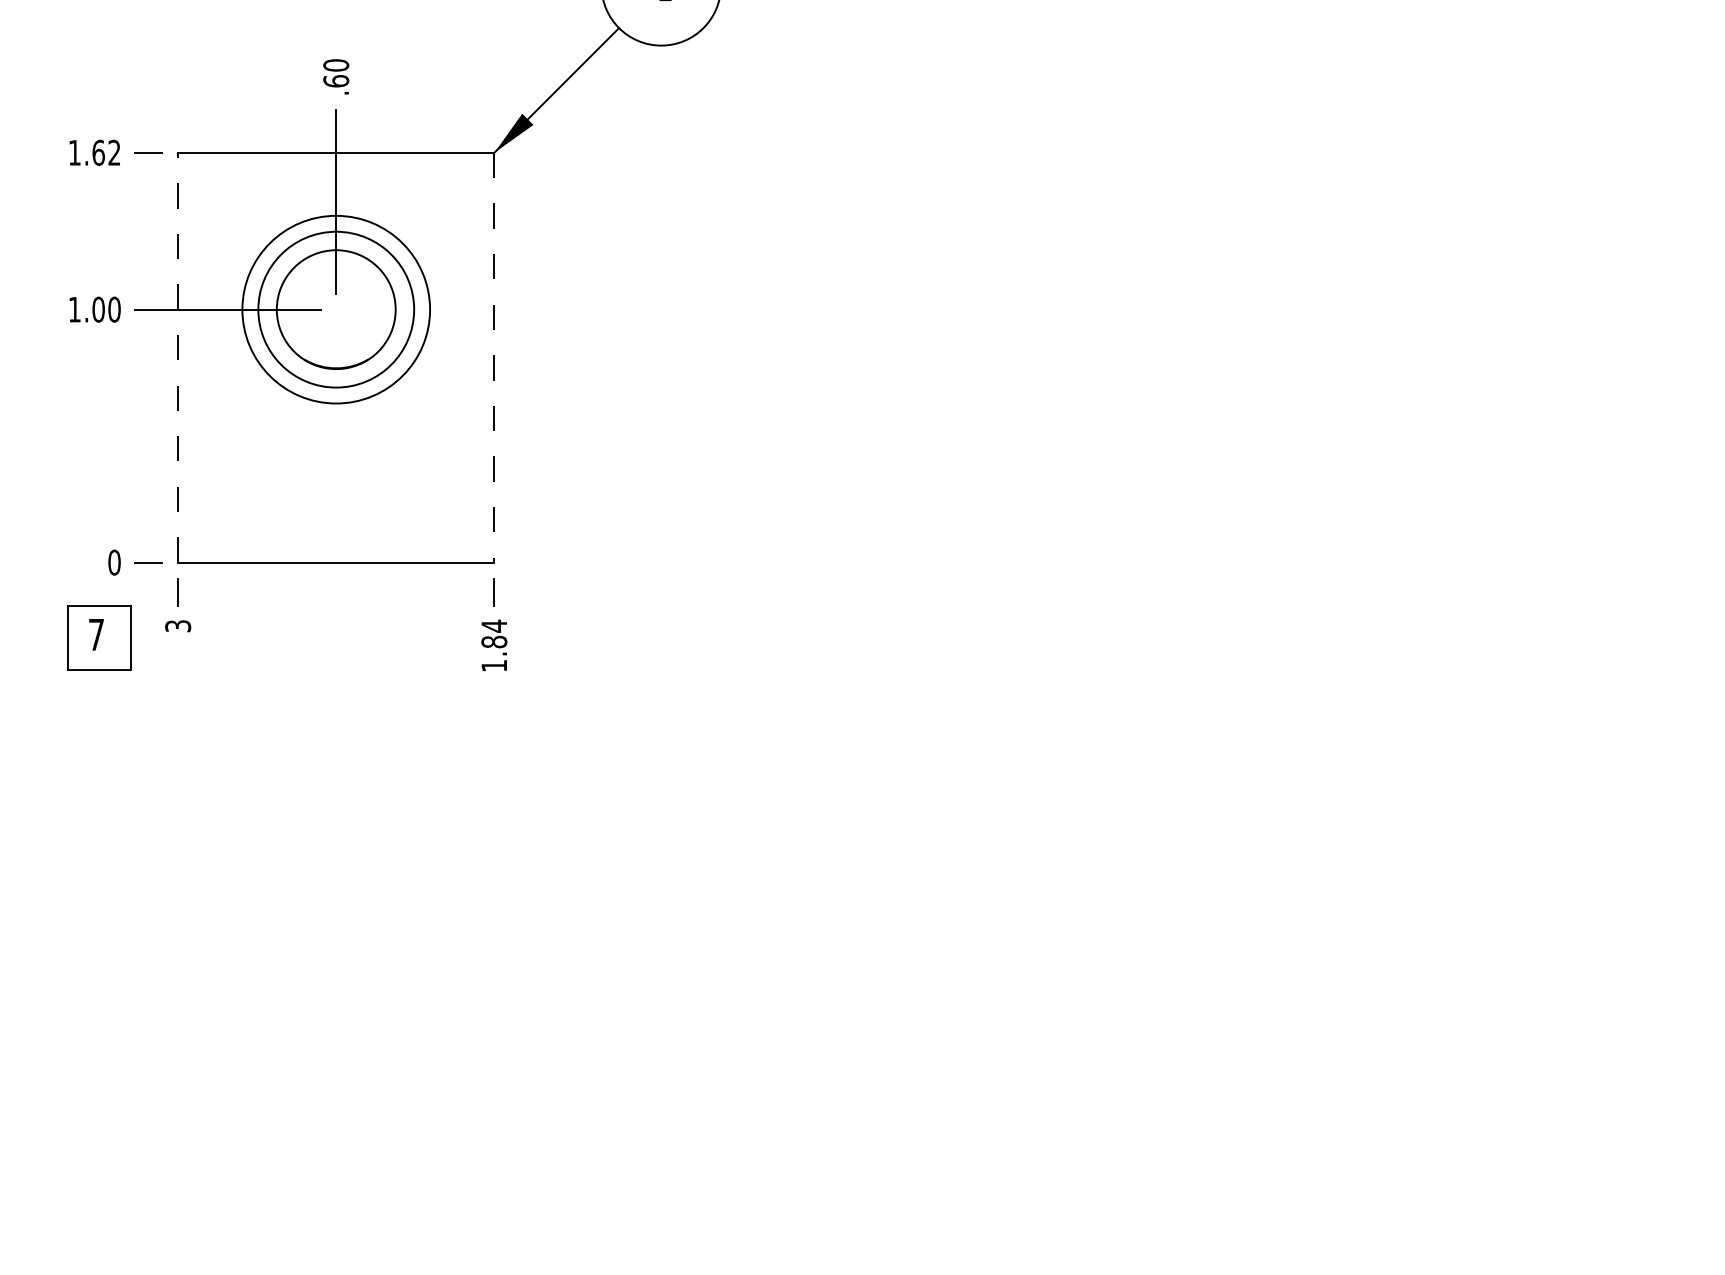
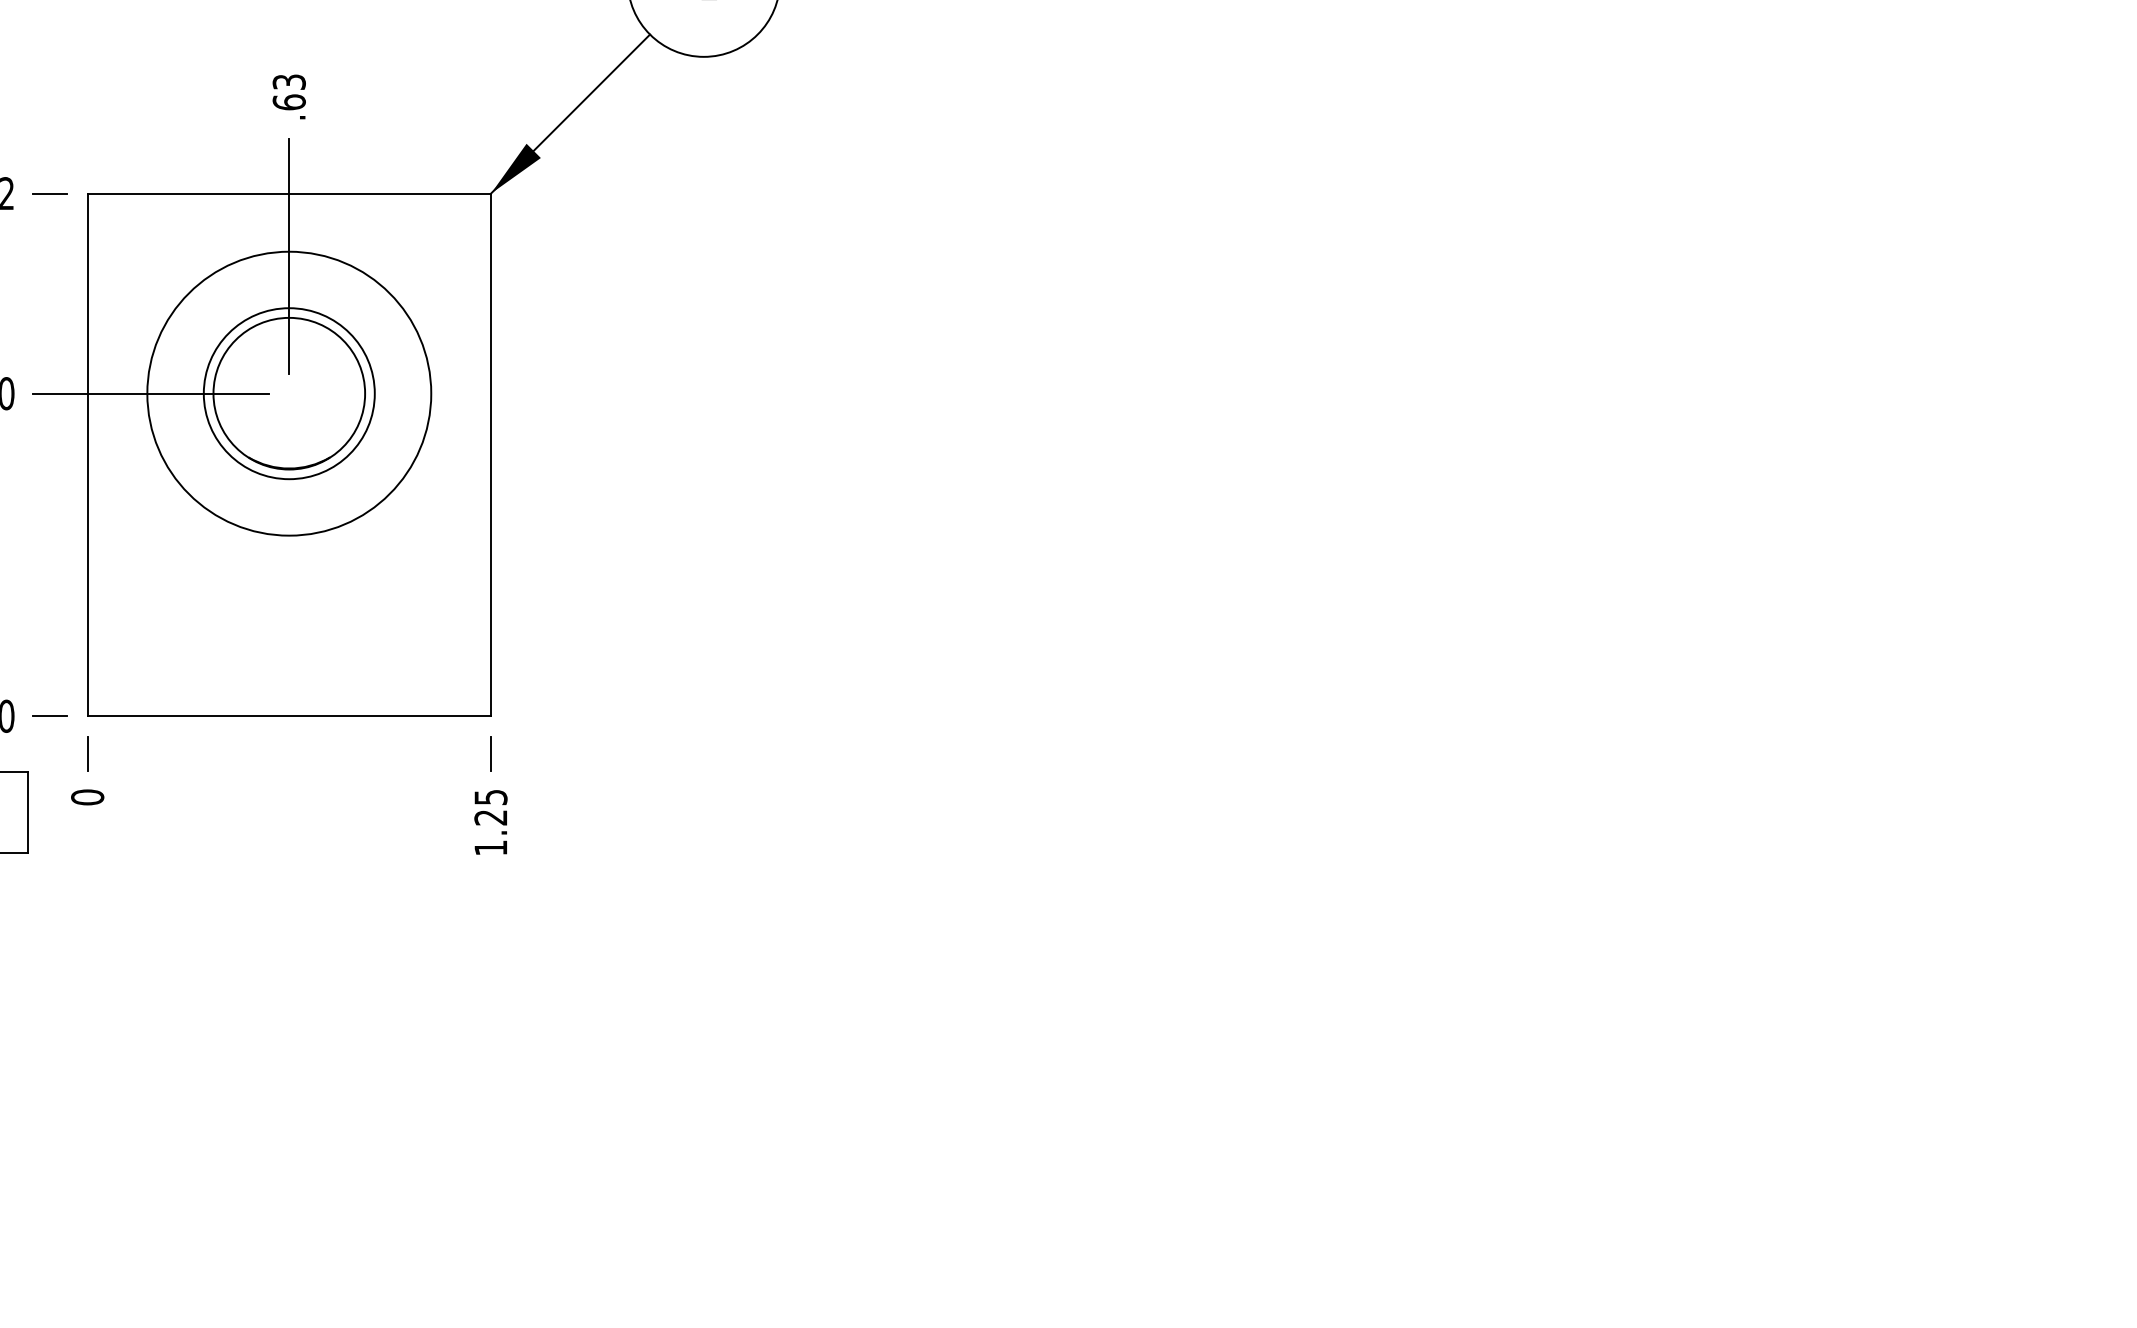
text: (336, 65) -> (289, 82), .60 -> .63
circle: (335, 309) -> (288, 393), size x1.43
circle: (336, 309) -> (289, 393), size x0.71
line: (178, 357) -> (88, 454), dashed -> solid
line: (494, 357) -> (491, 454), dashed -> solid
text: (178, 626) -> (88, 797), 3 -> 0
text: (494, 633) -> (491, 806), 1.84 -> 1.25

